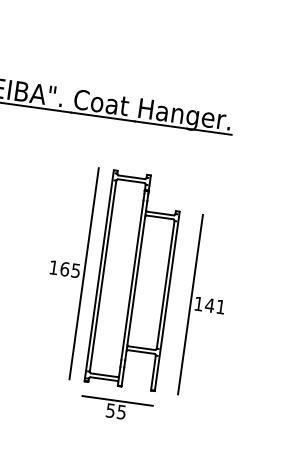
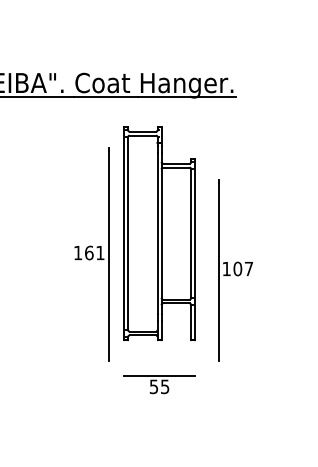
text: (75, 271) -> (100, 253), 165 -> 161
part: (134, 280) -> (159, 233), moved
text: (214, 305) -> (242, 268), 141 -> 107

